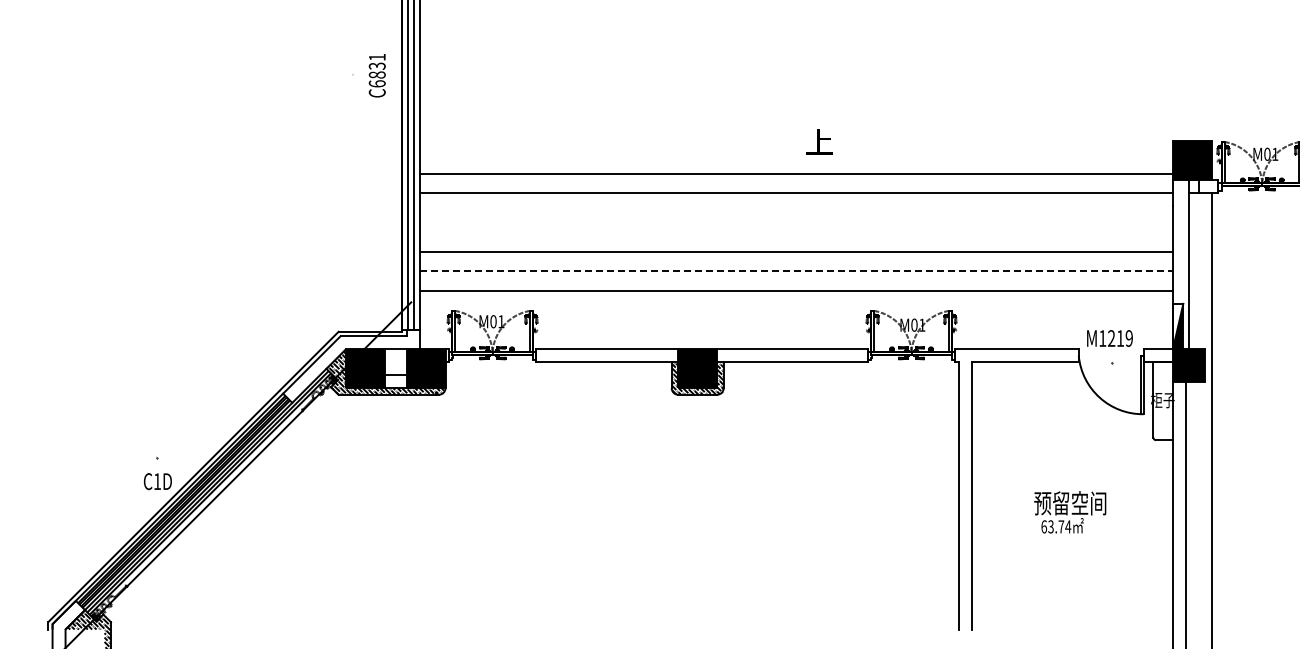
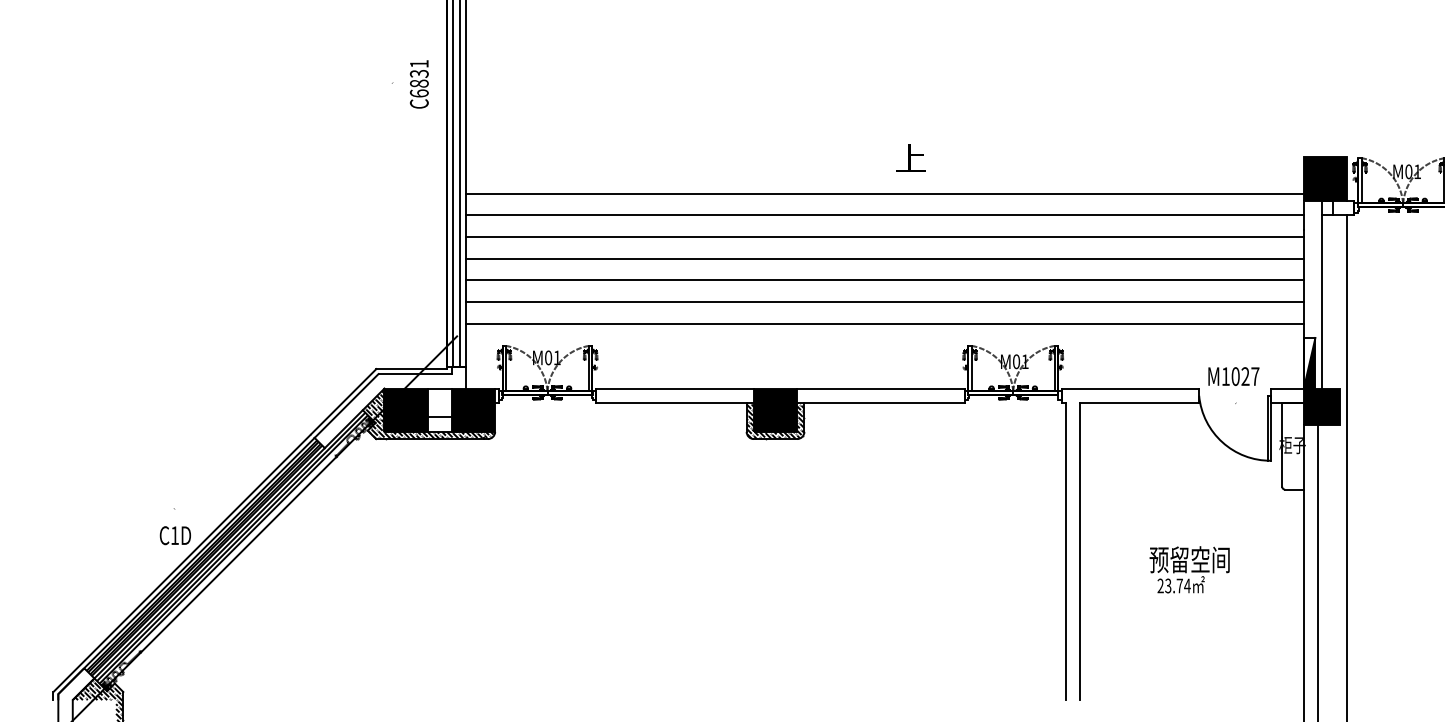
line: (795, 212) -> (884, 236), added
line: (795, 232) -> (884, 258), added
line: (796, 271) -> (885, 302), dashed -> solid
text: (1120, 338) -> (1245, 376), M1219 -> M1027
text: (1044, 526) -> (1161, 585), 63.74 -> 23.74

